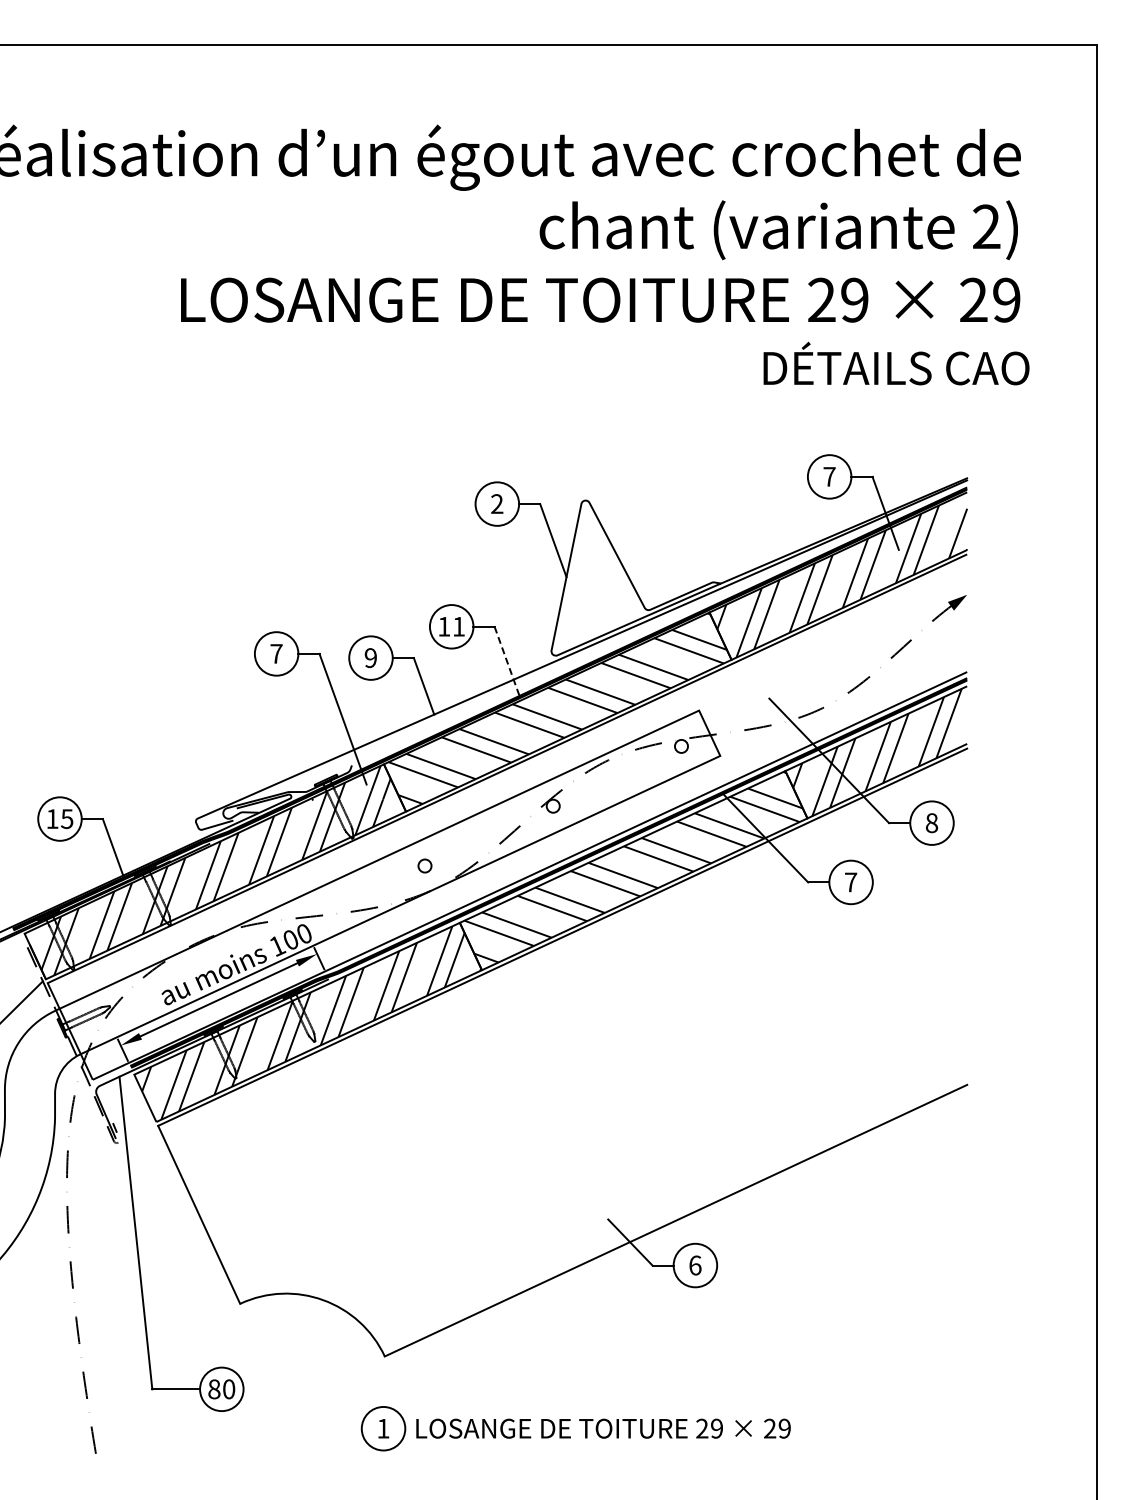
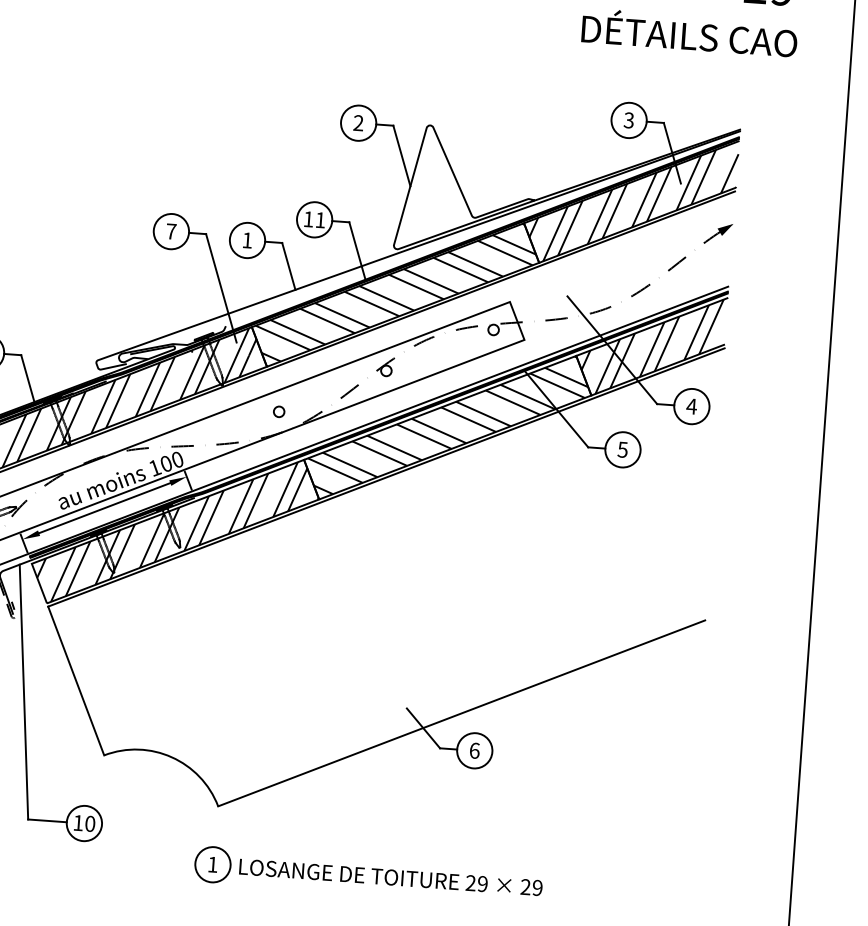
text: (829, 476) -> (629, 120), 7 -> 3
text: (370, 658) -> (247, 240), 9 -> 1
line: (507, 662) -> (357, 251), dashed -> solid
text: (931, 823) -> (691, 406), 8 -> 4
text: (850, 882) -> (622, 449), 7 -> 5
text: (214, 1389) -> (78, 823), 80 -> 10

